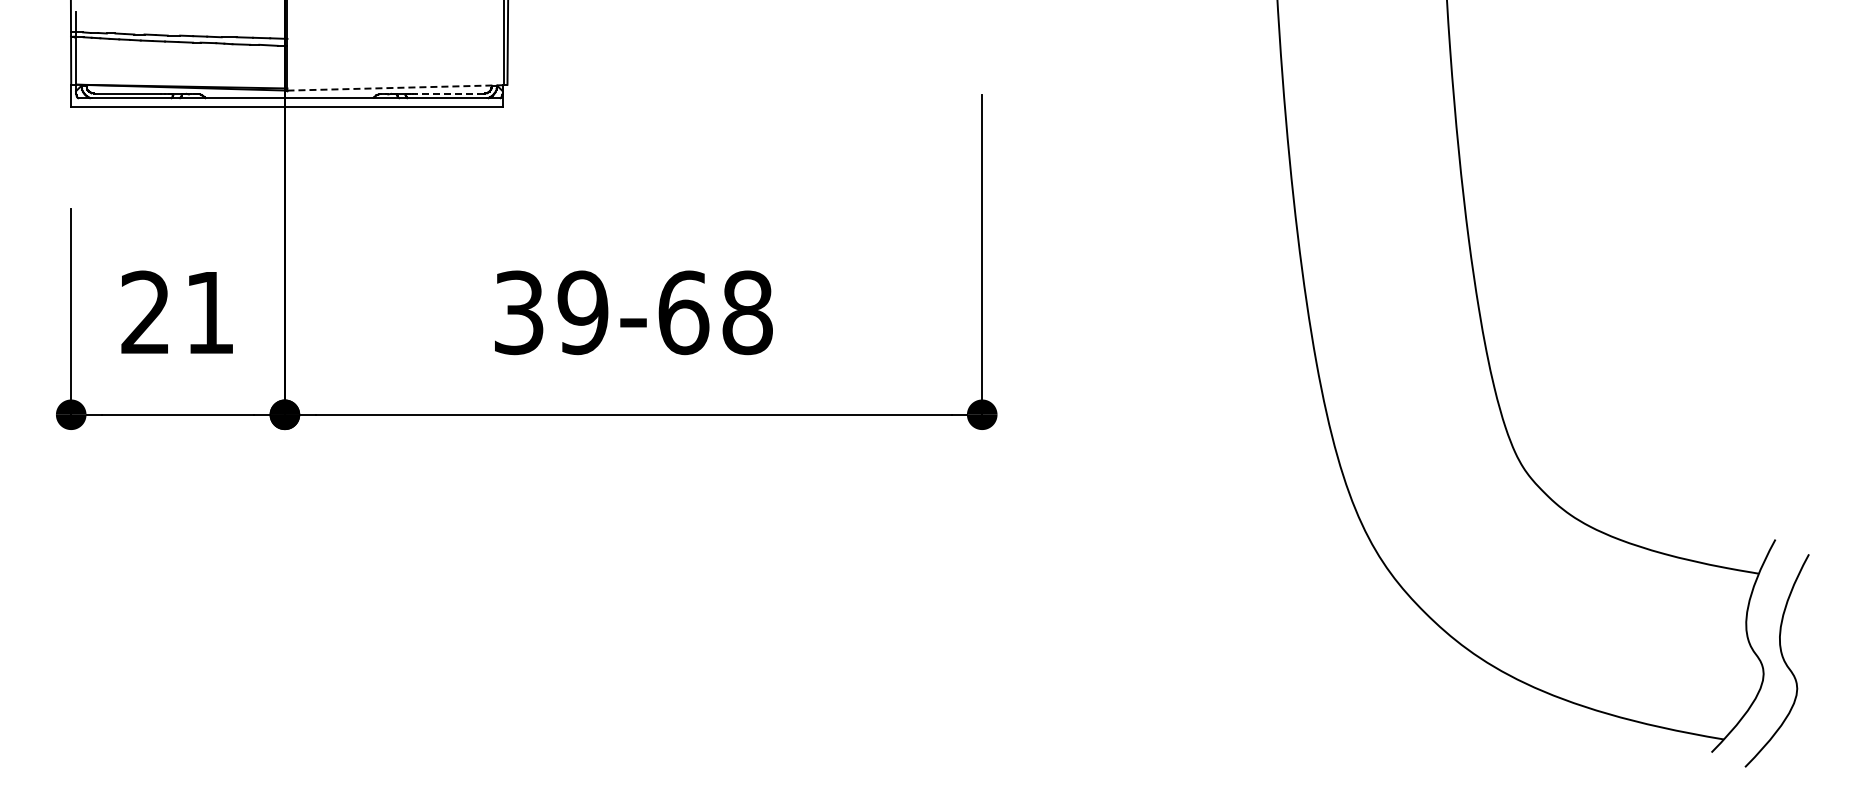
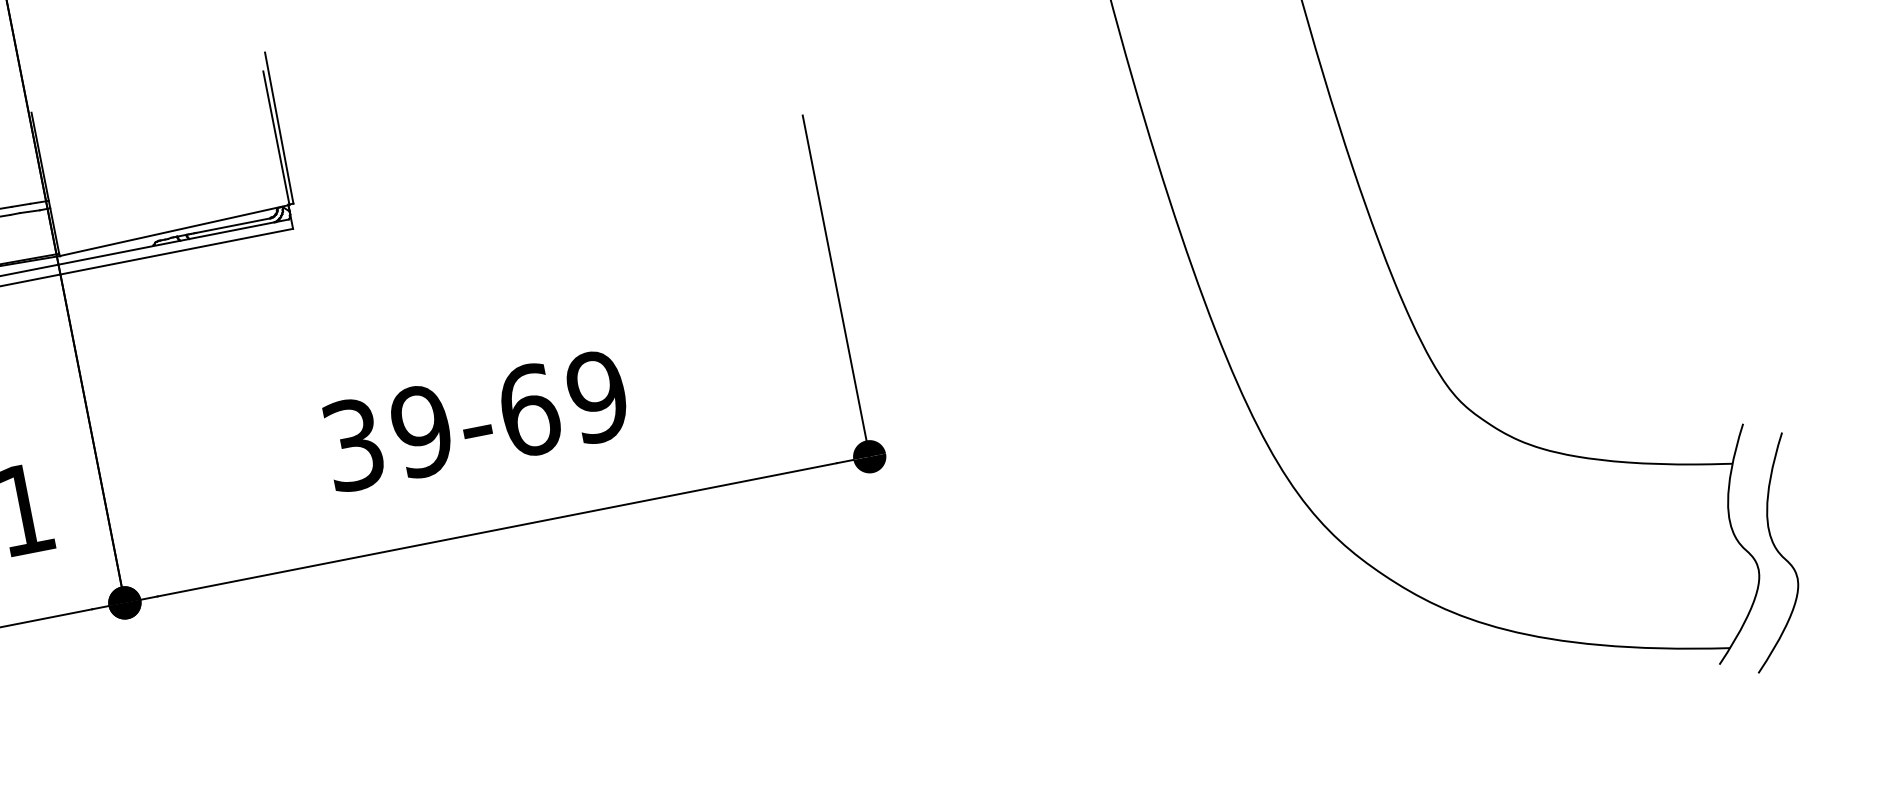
line: (396, 87) -> (175, 229), dashed -> solid
line: (448, 93) -> (232, 225), dashed -> solid
text: (747, 312) -> (597, 396), 39-68 -> 39-69

